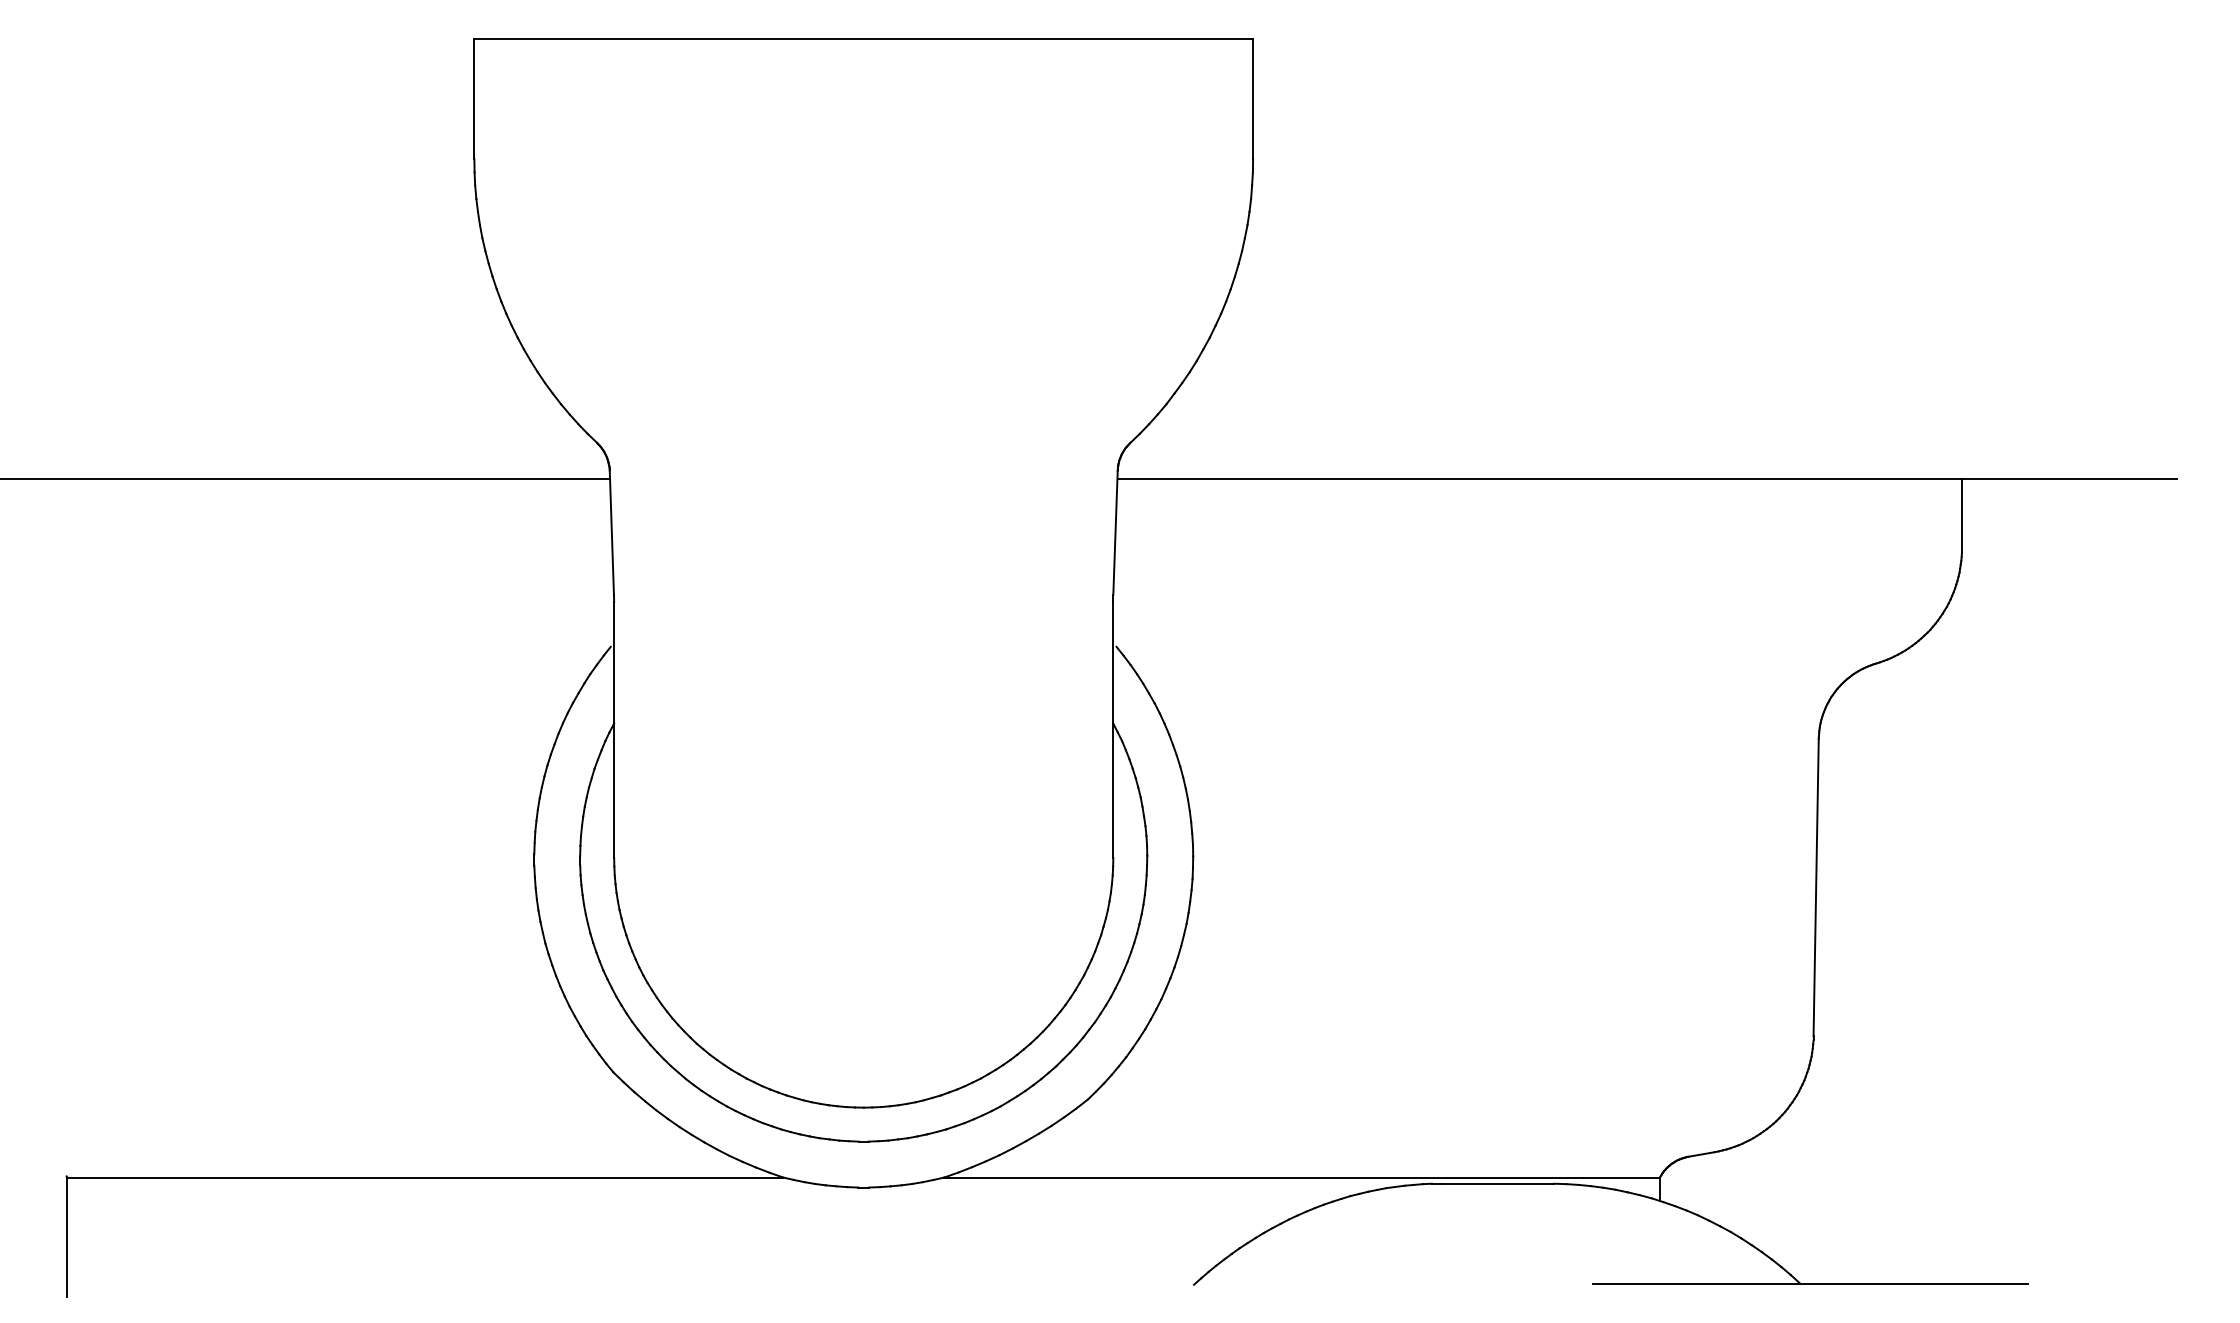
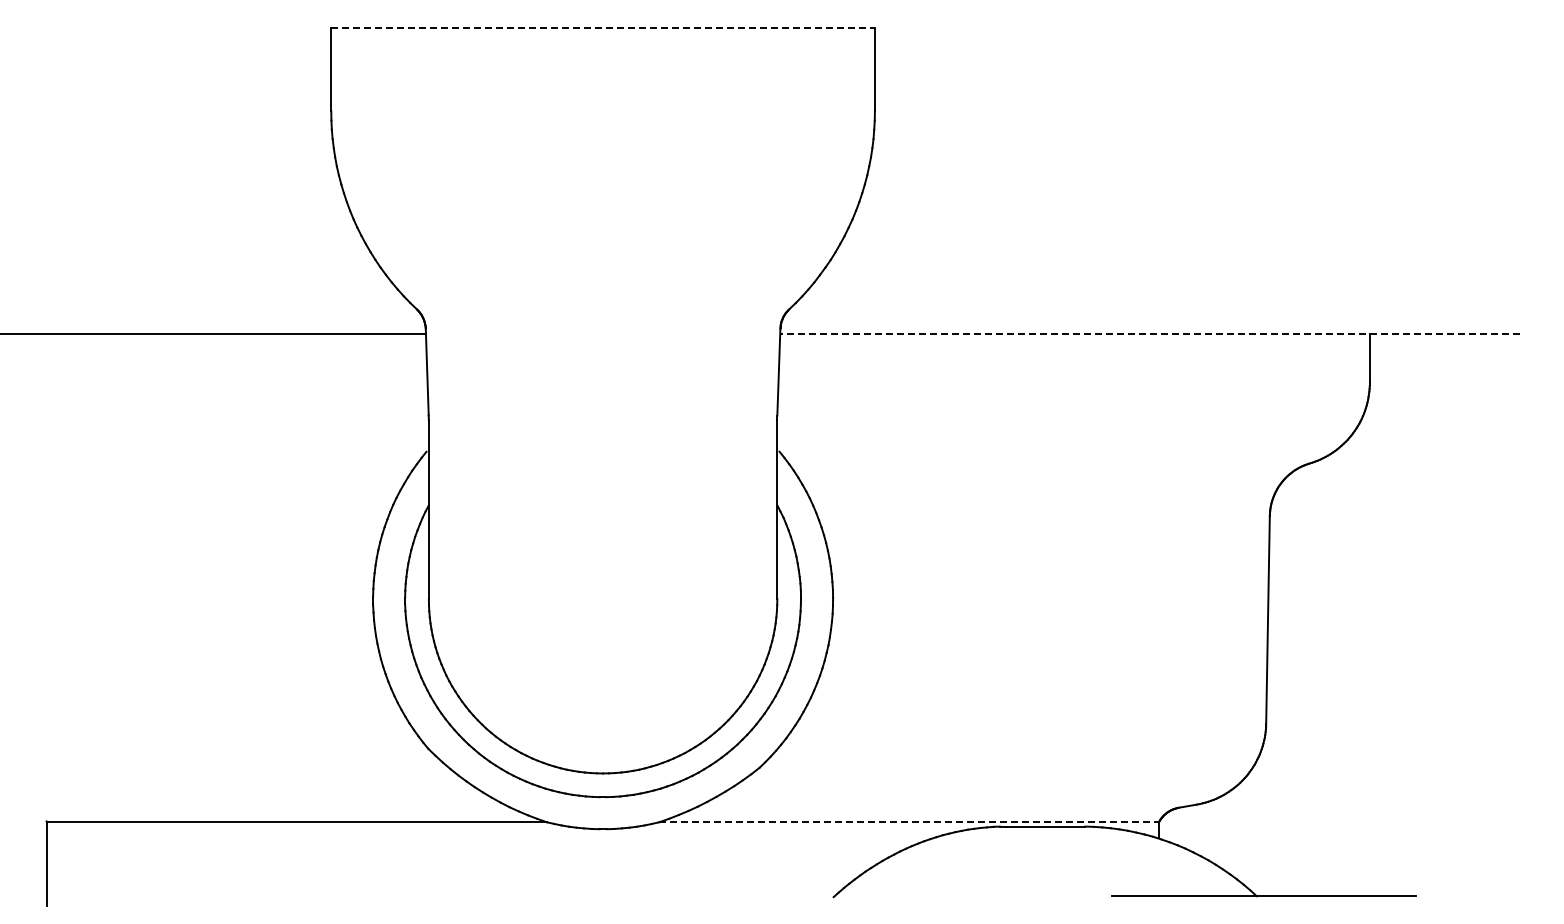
line: (864, 39) -> (603, 27), solid -> dashed
line: (1647, 478) -> (1150, 334), solid -> dashed
line: (1302, 1177) -> (909, 822), solid -> dashed

